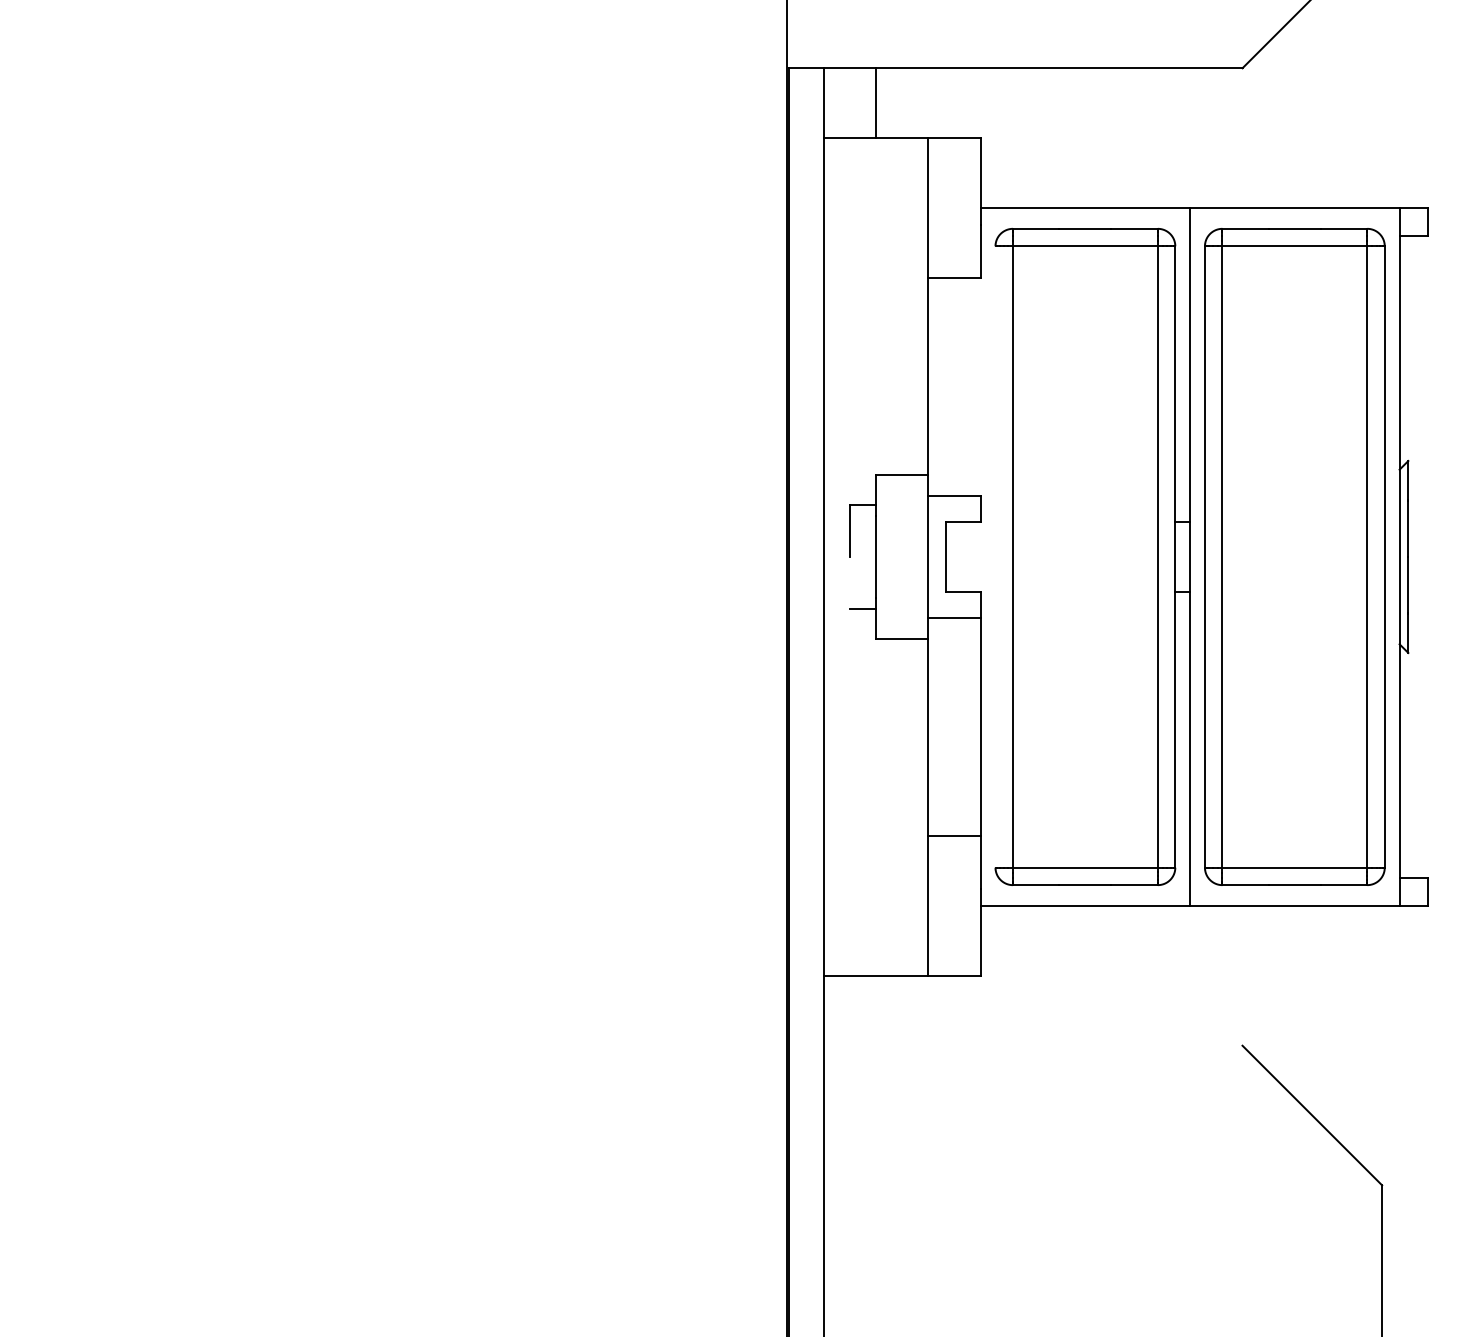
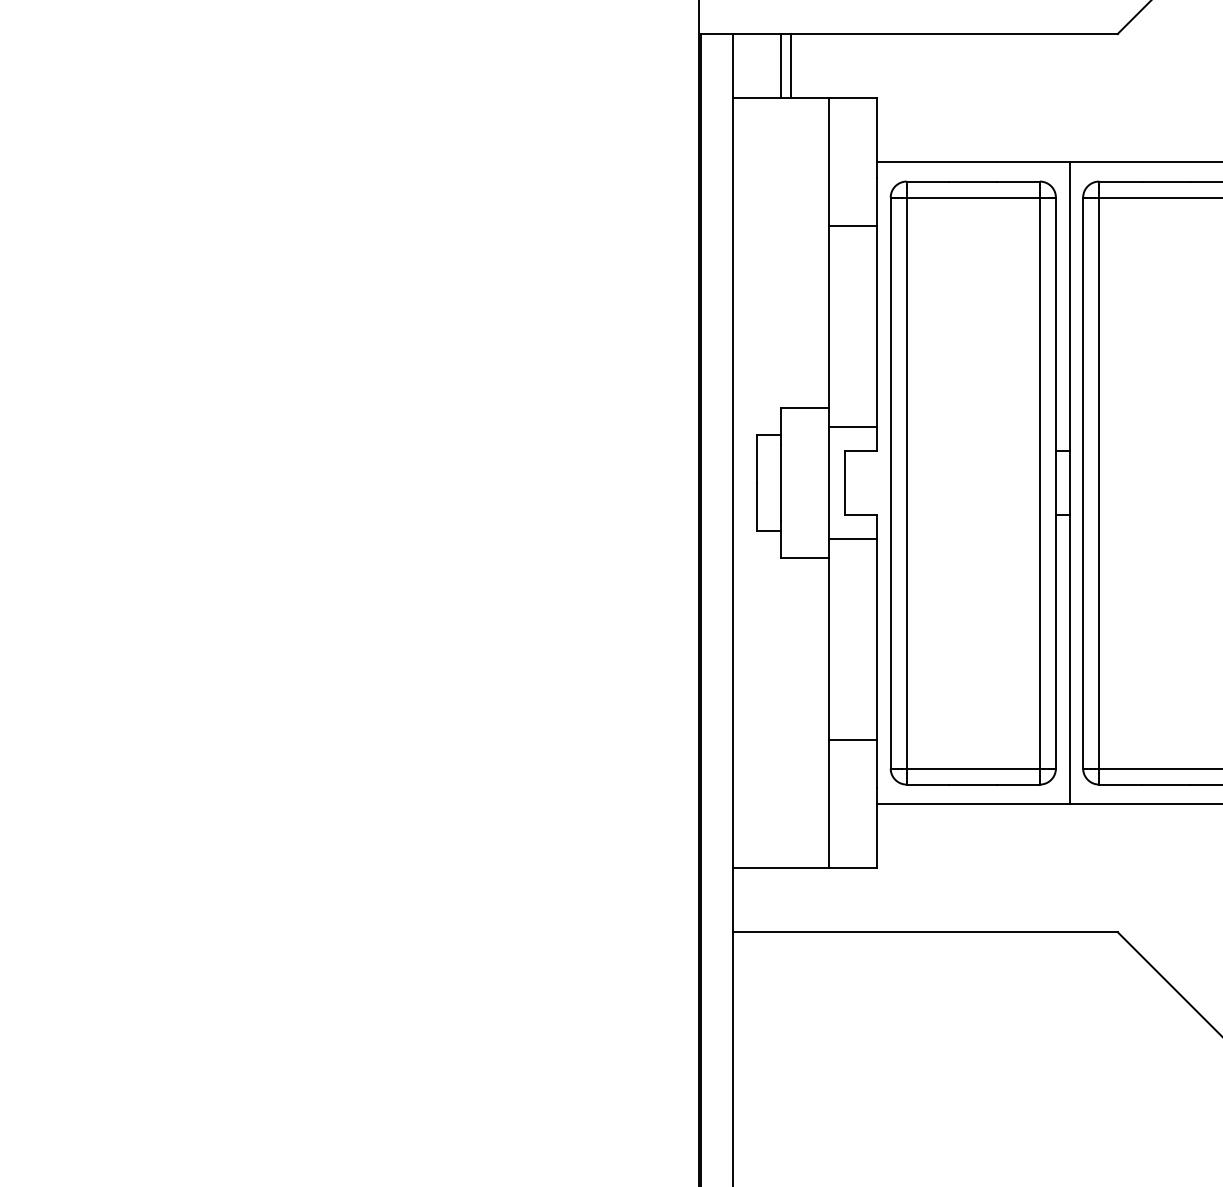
line: (886, 103) -> (790, 66), added
line: (980, 386) -> (876, 326), added
line: (995, 556) -> (890, 482), added
line: (849, 583) -> (756, 507), added
line: (1032, 1045) -> (924, 931), added

